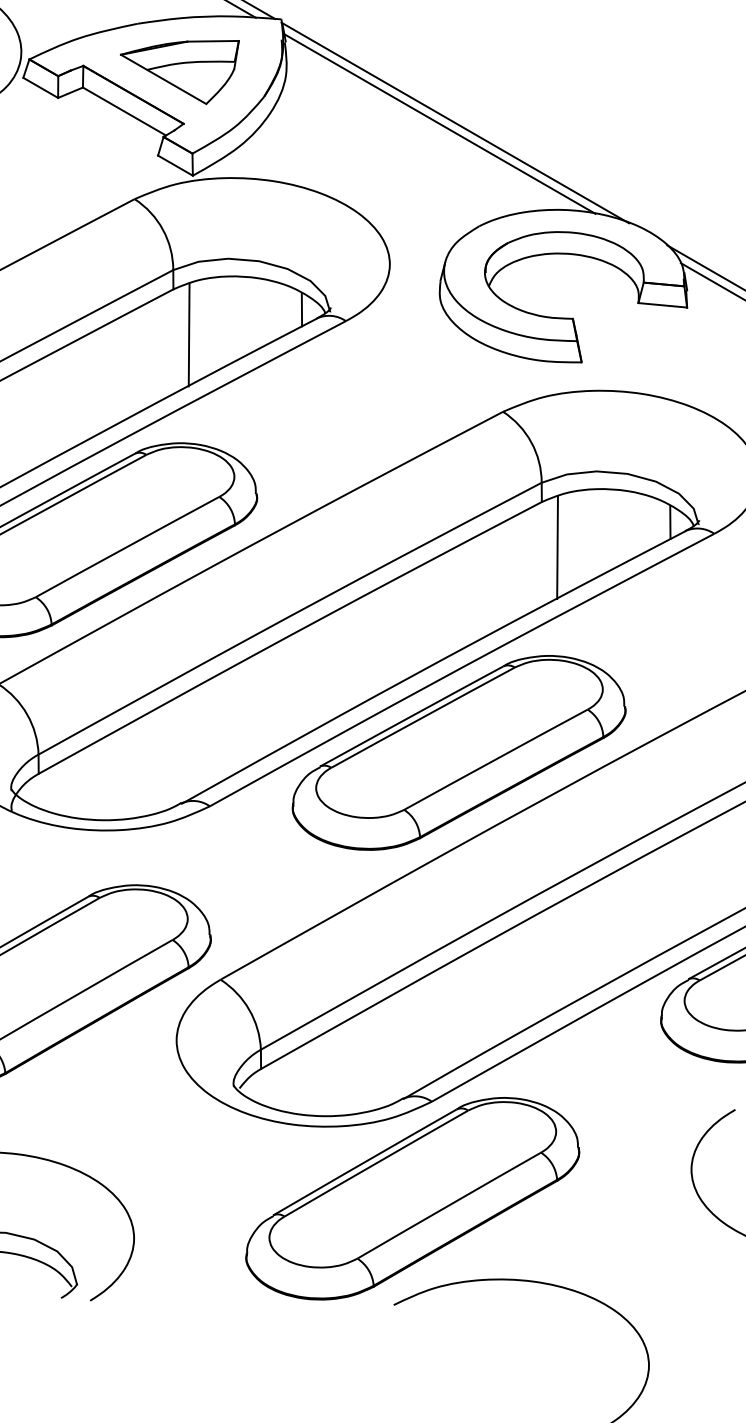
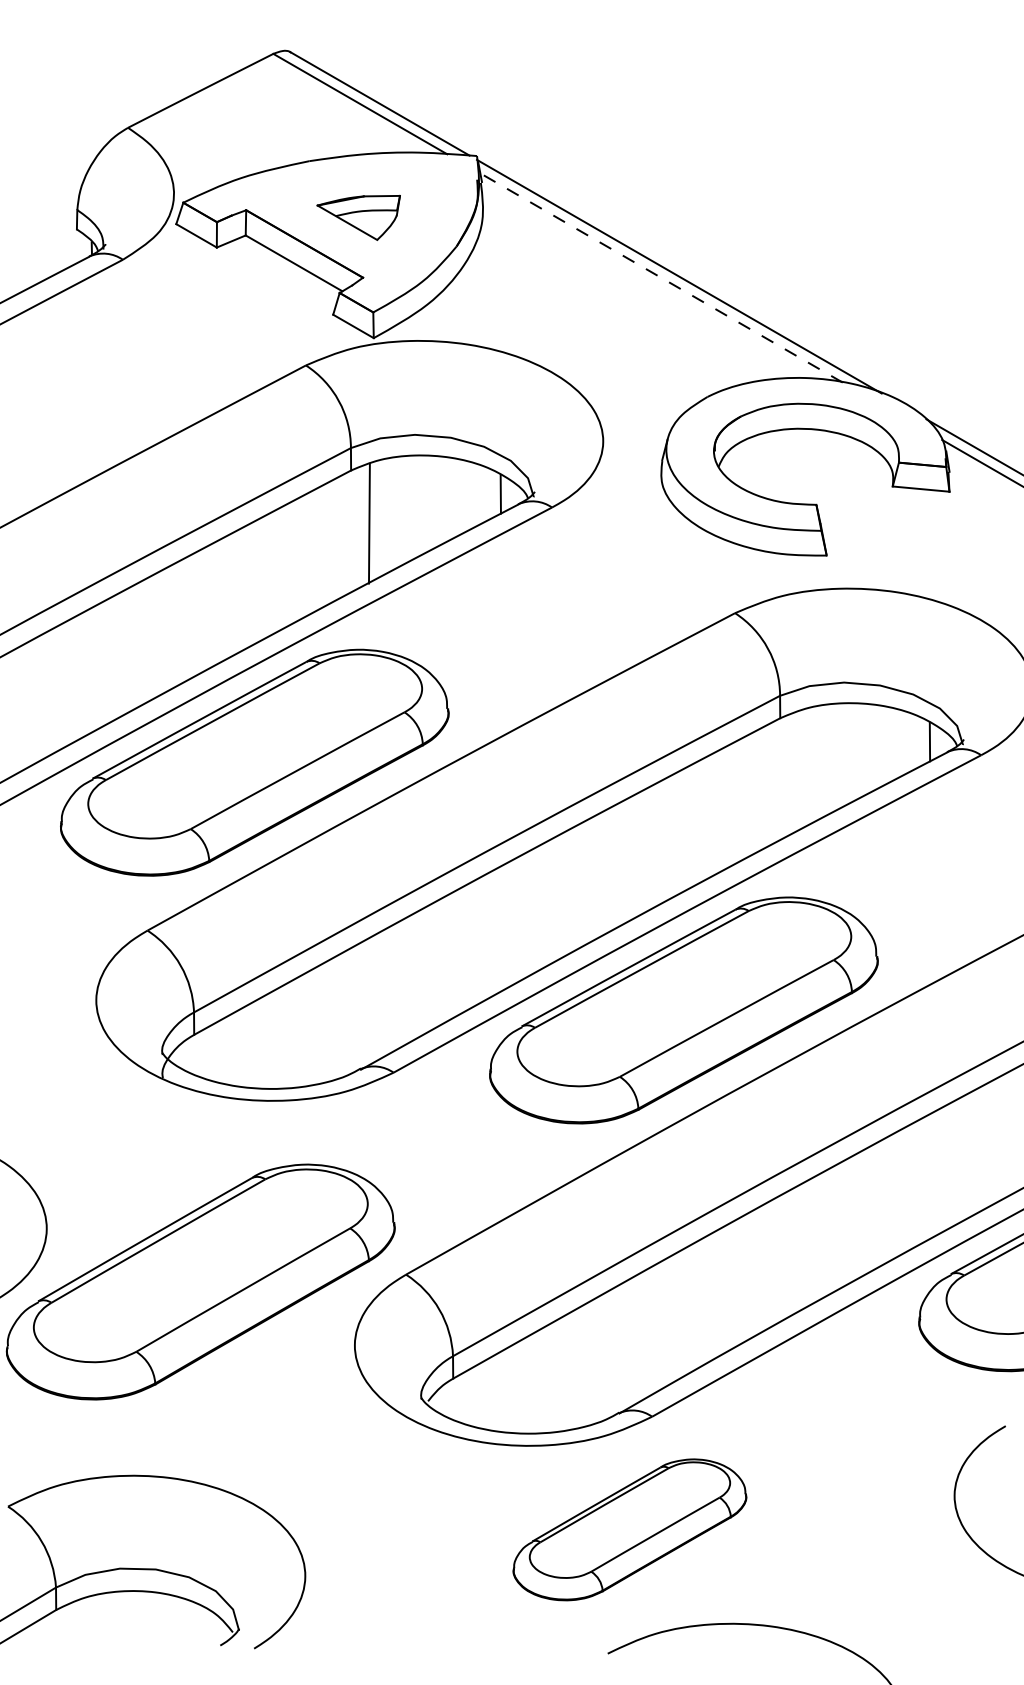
part: (179, 72) -> (358, 217), size x0.6
line: (439, 123) -> (661, 277), solid -> dashed
line: (557, 547) -> (798, 771), removed
part: (412, 1198) -> (629, 1529), size x0.6

